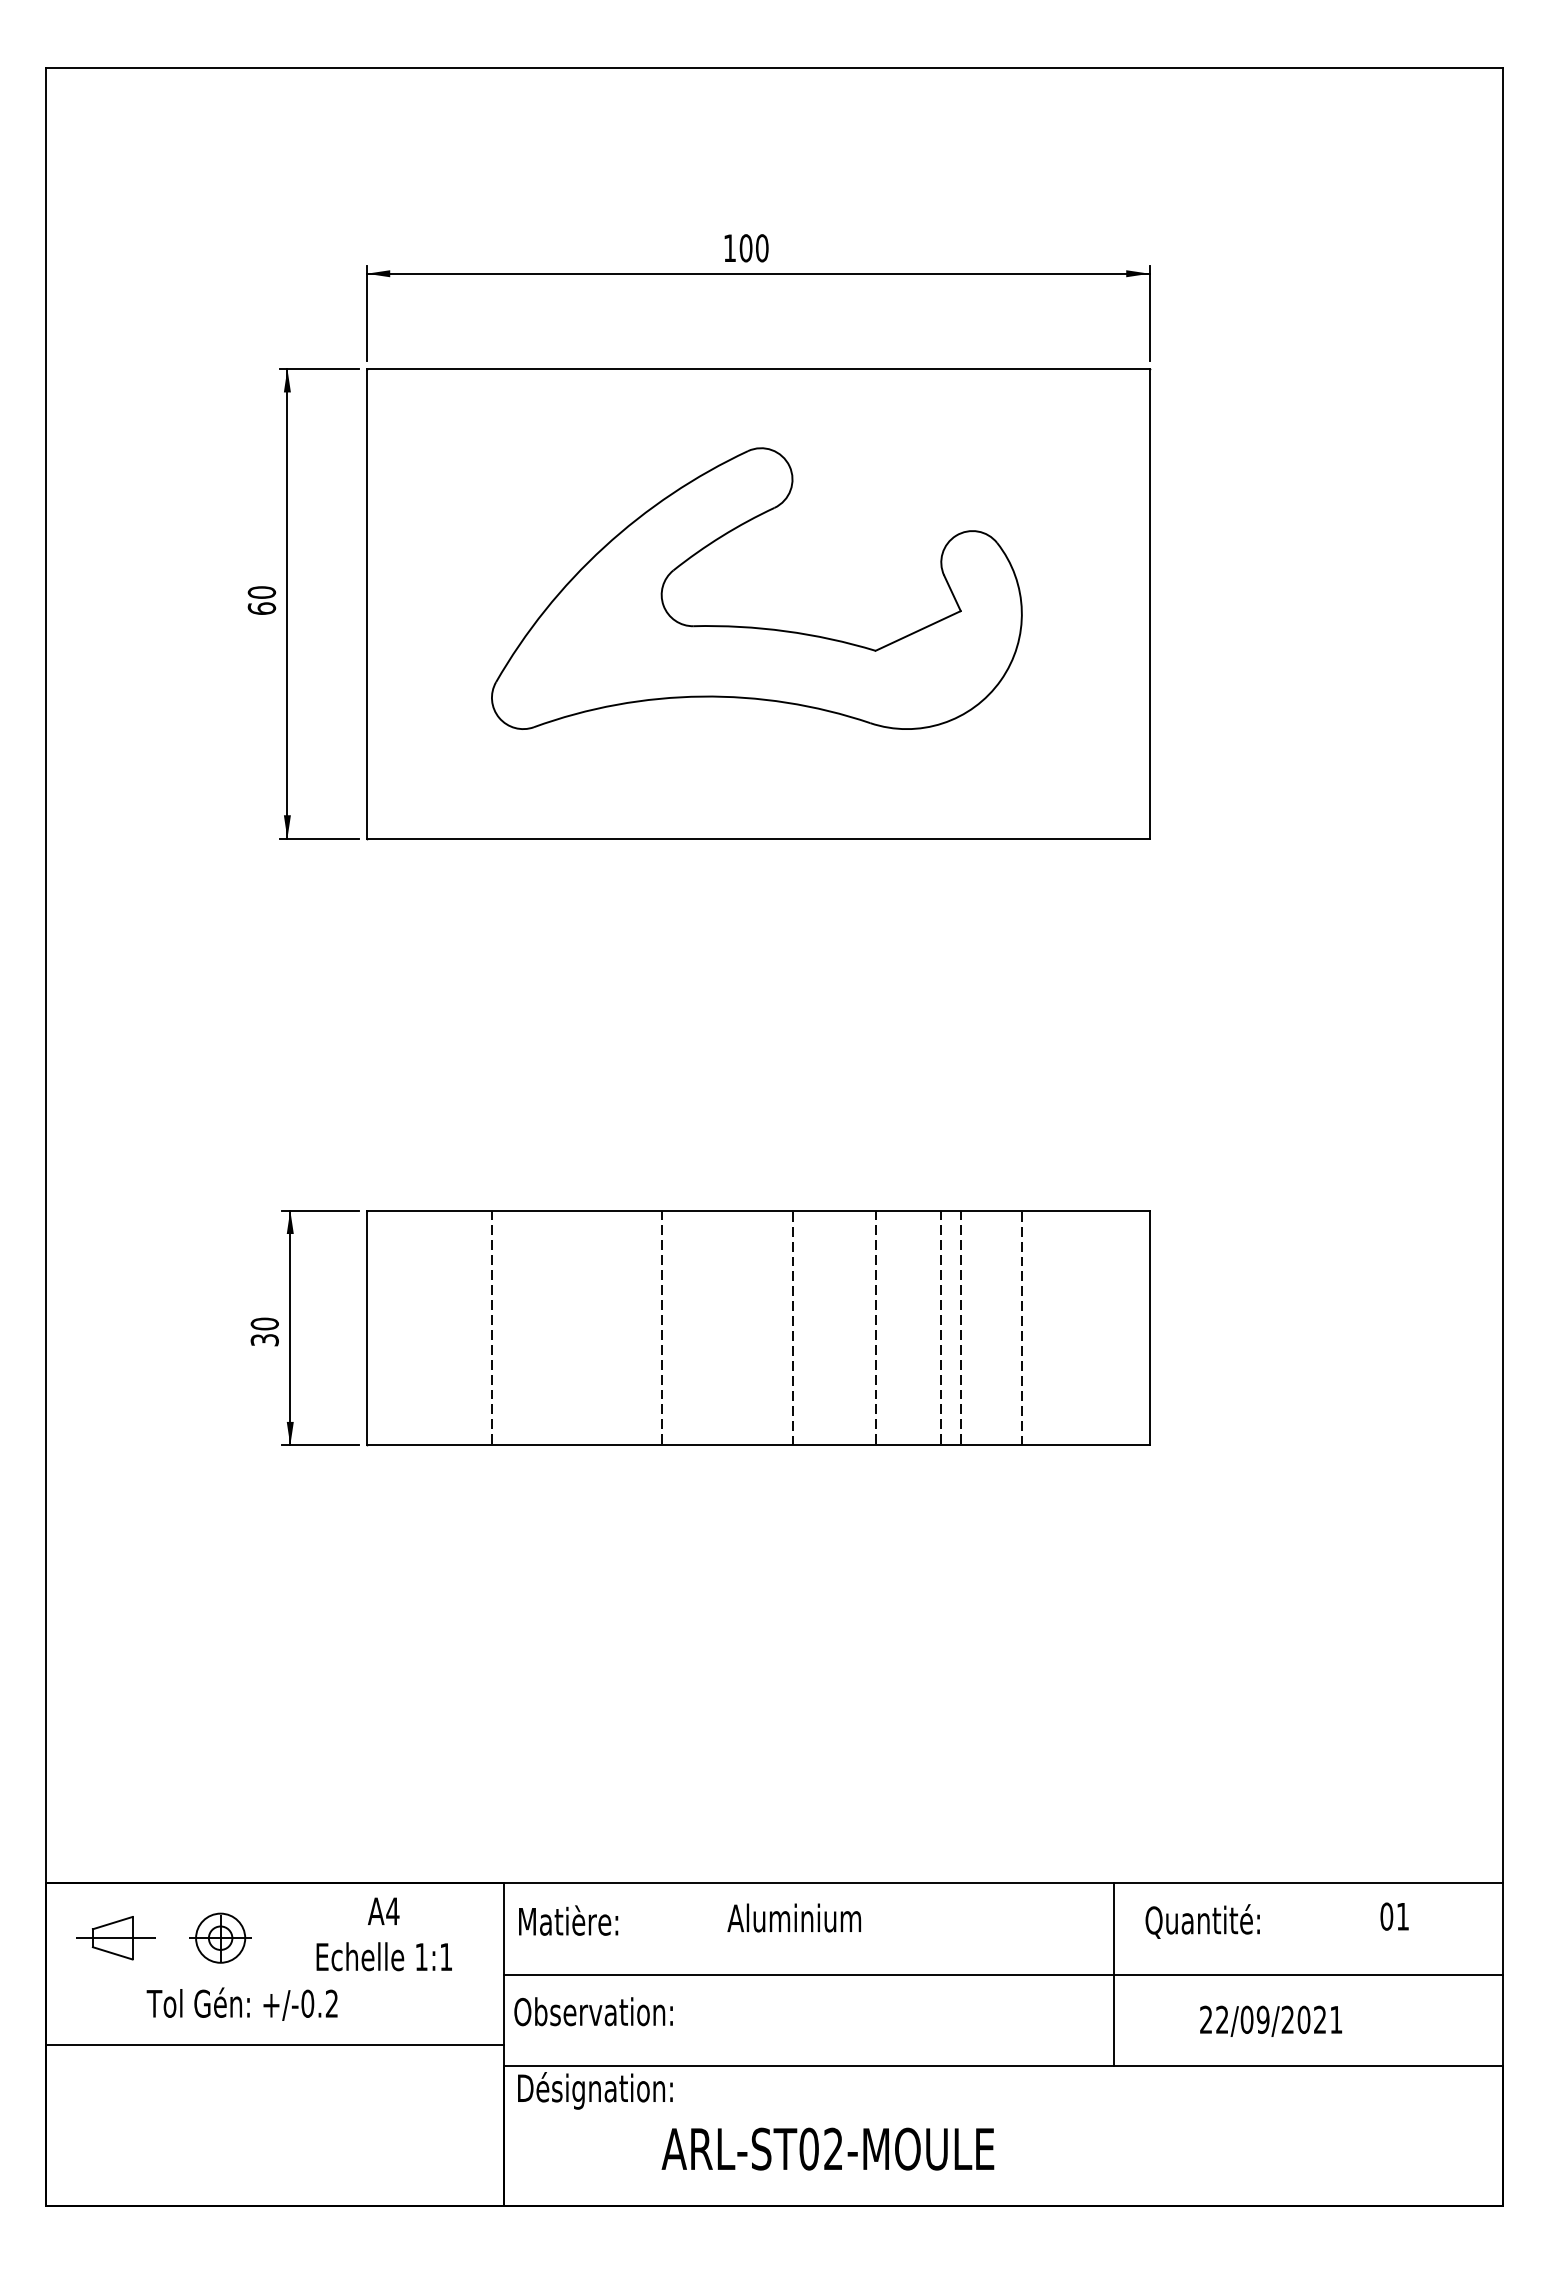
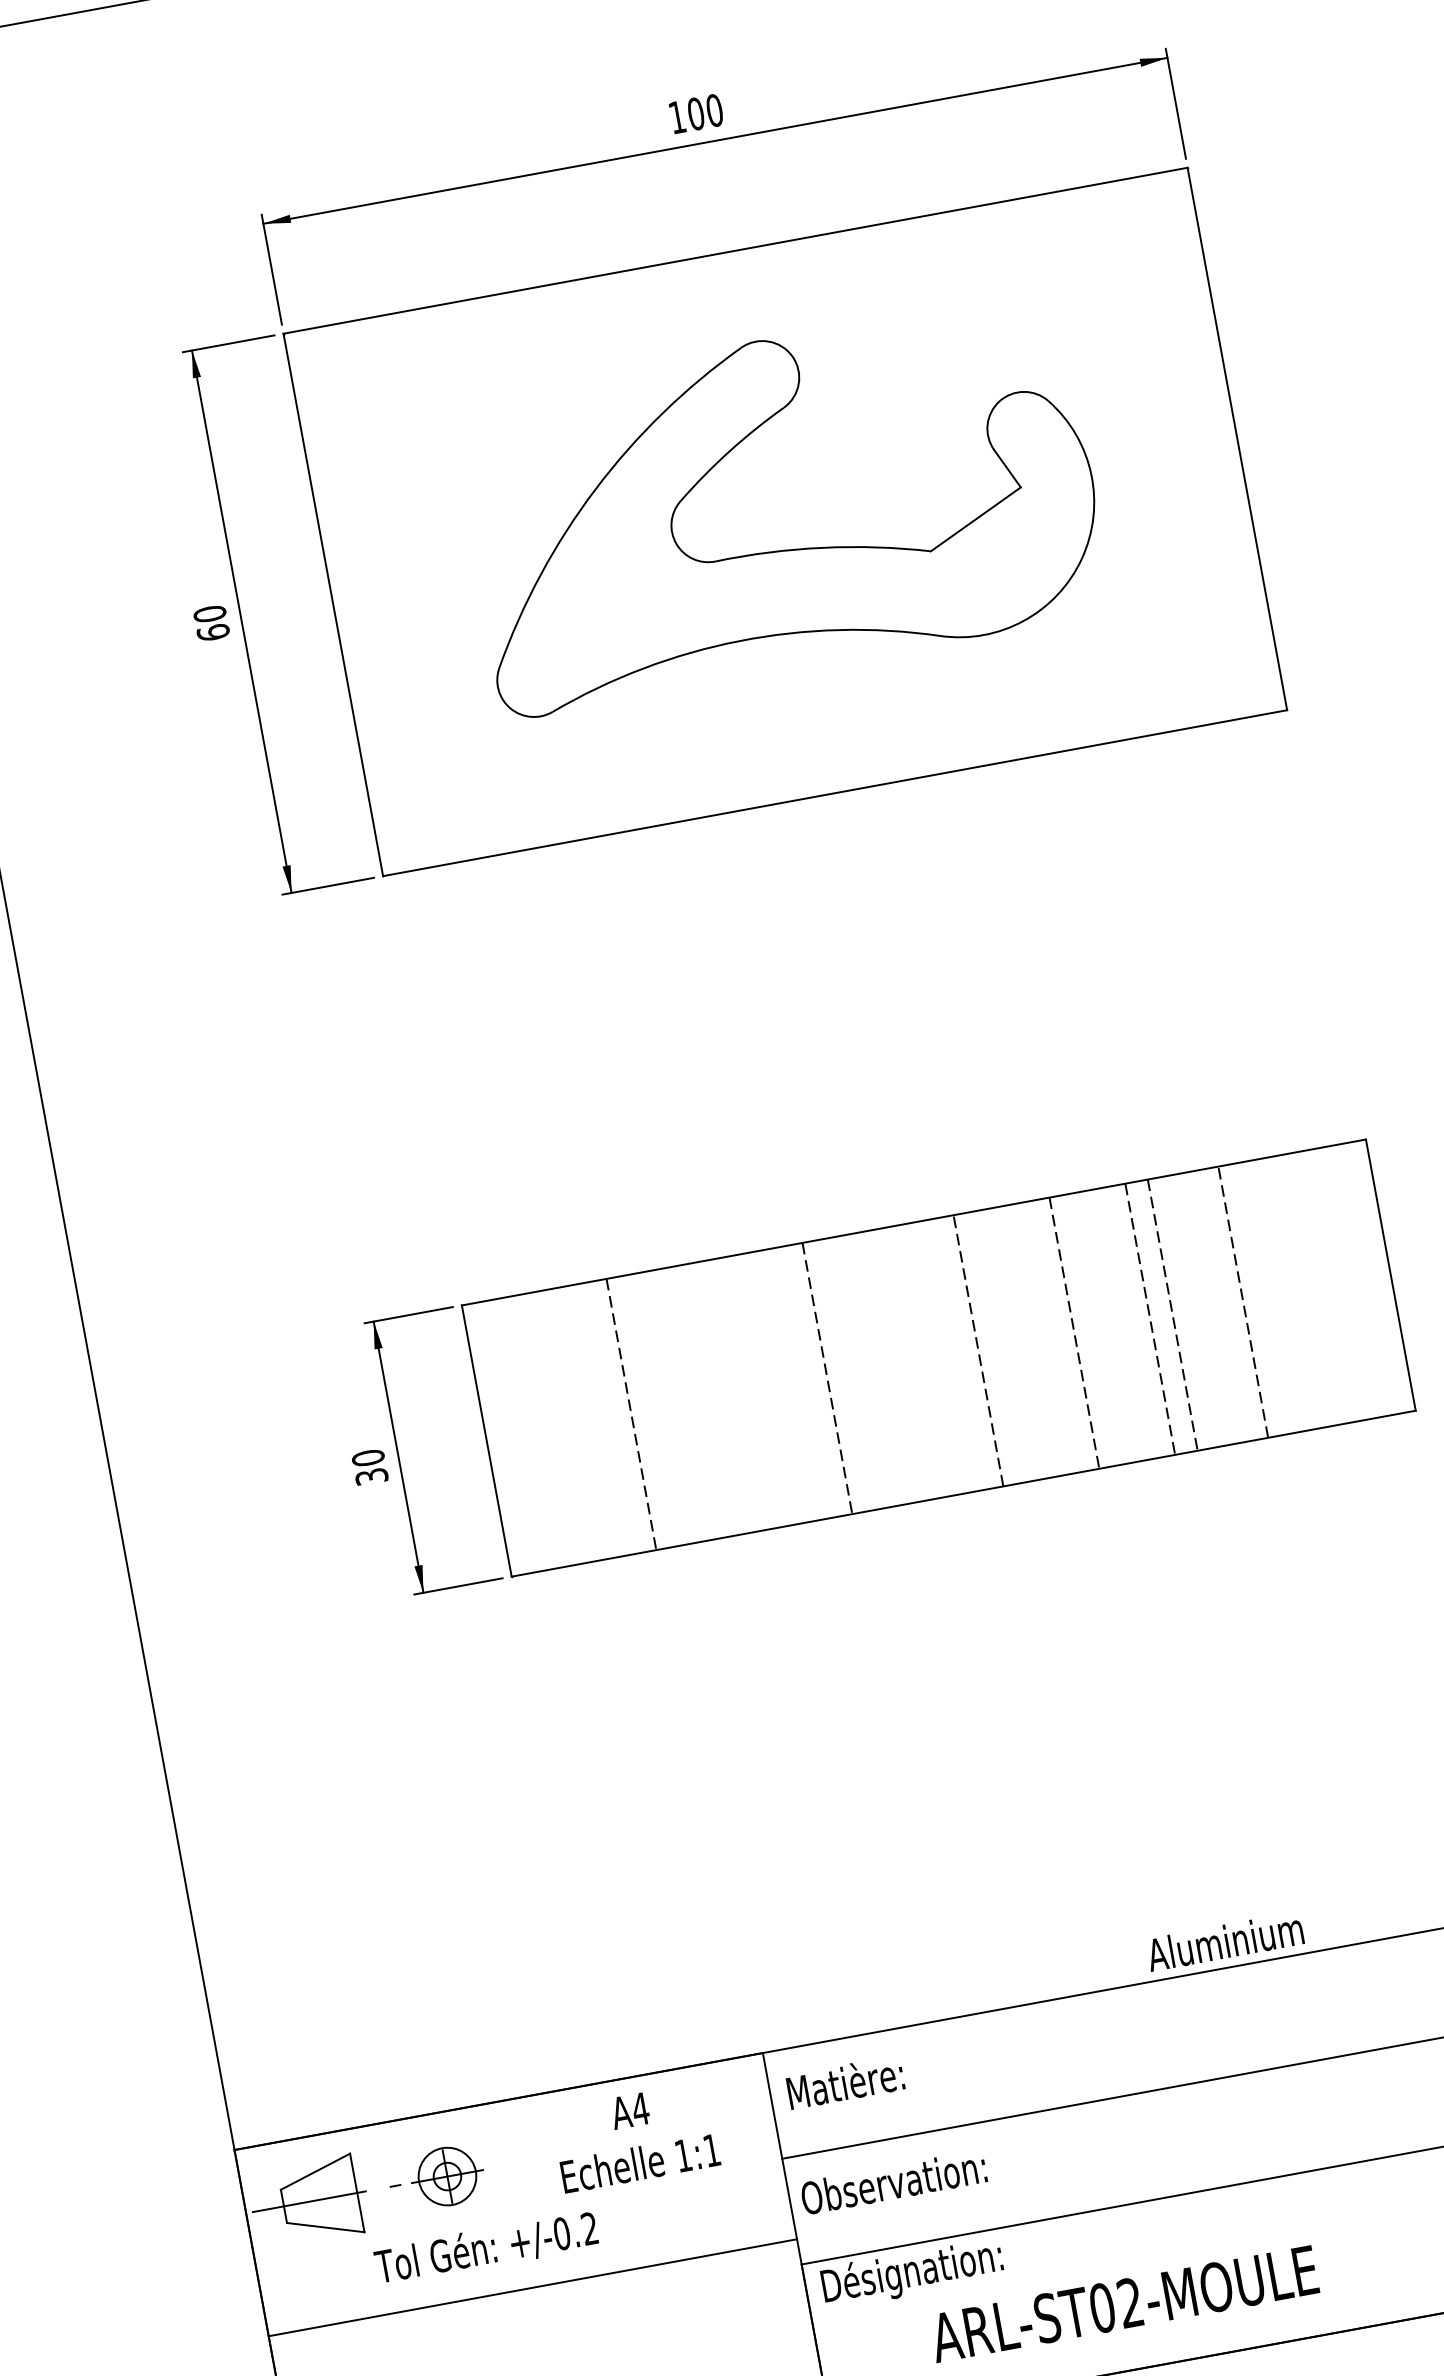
text: (793, 1917) -> (1224, 1941), moved
part: (115, 1938) -> (326, 2199), size x1.6
text: (827, 2148) -> (1123, 2303), moved

